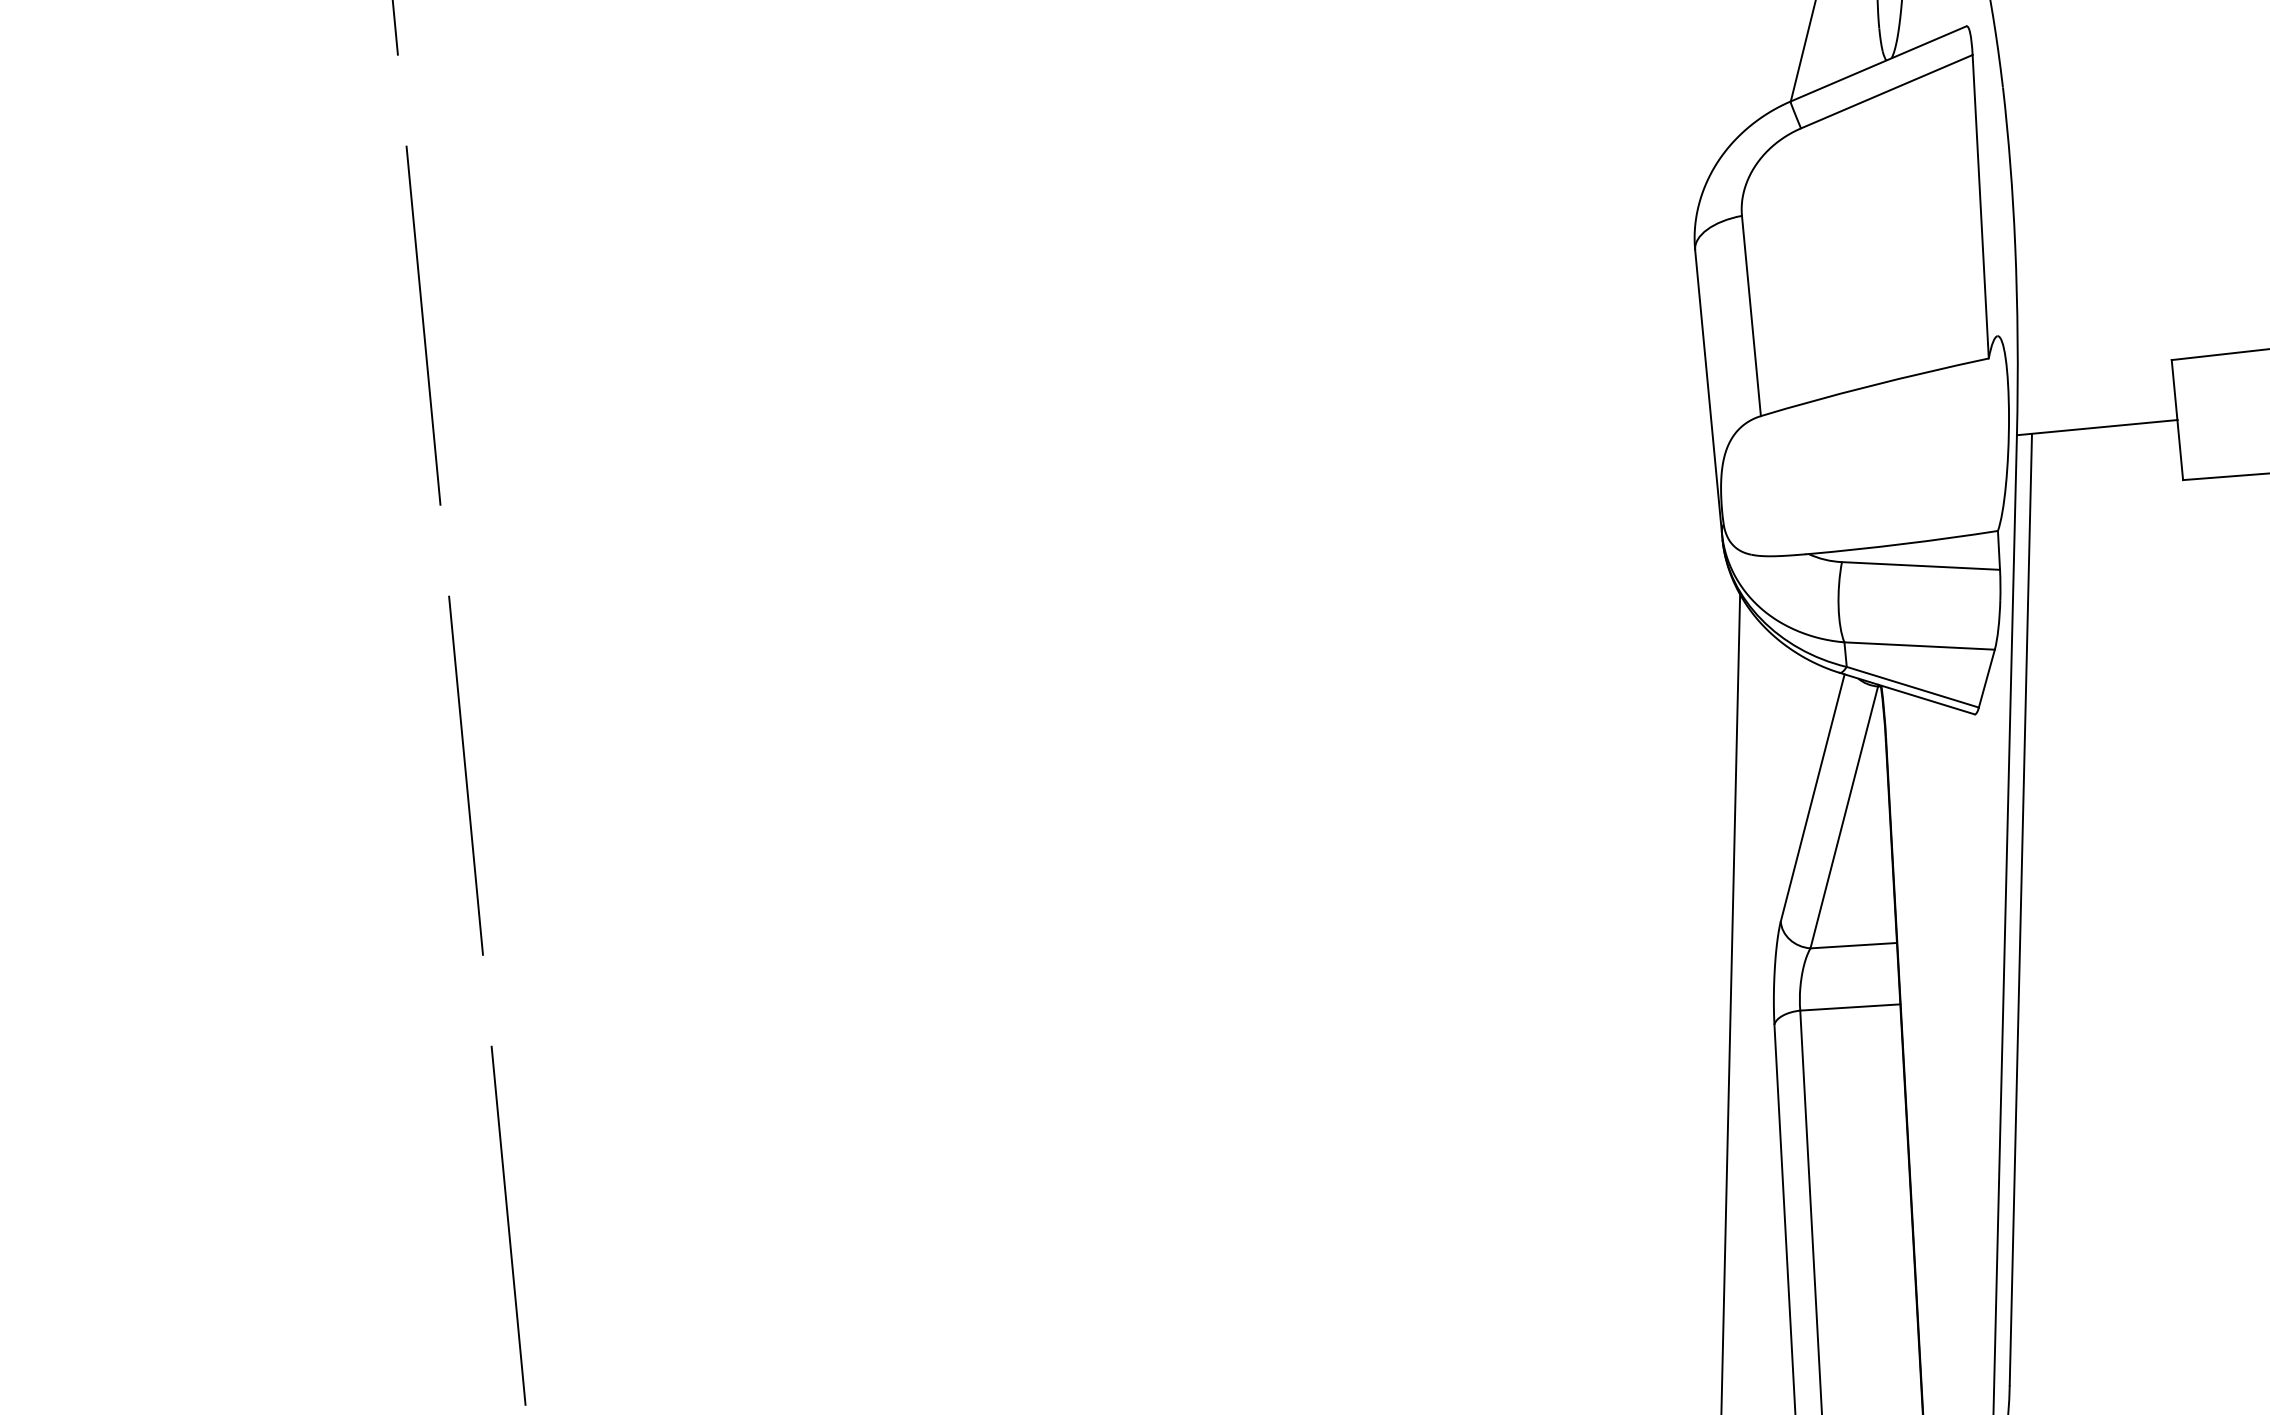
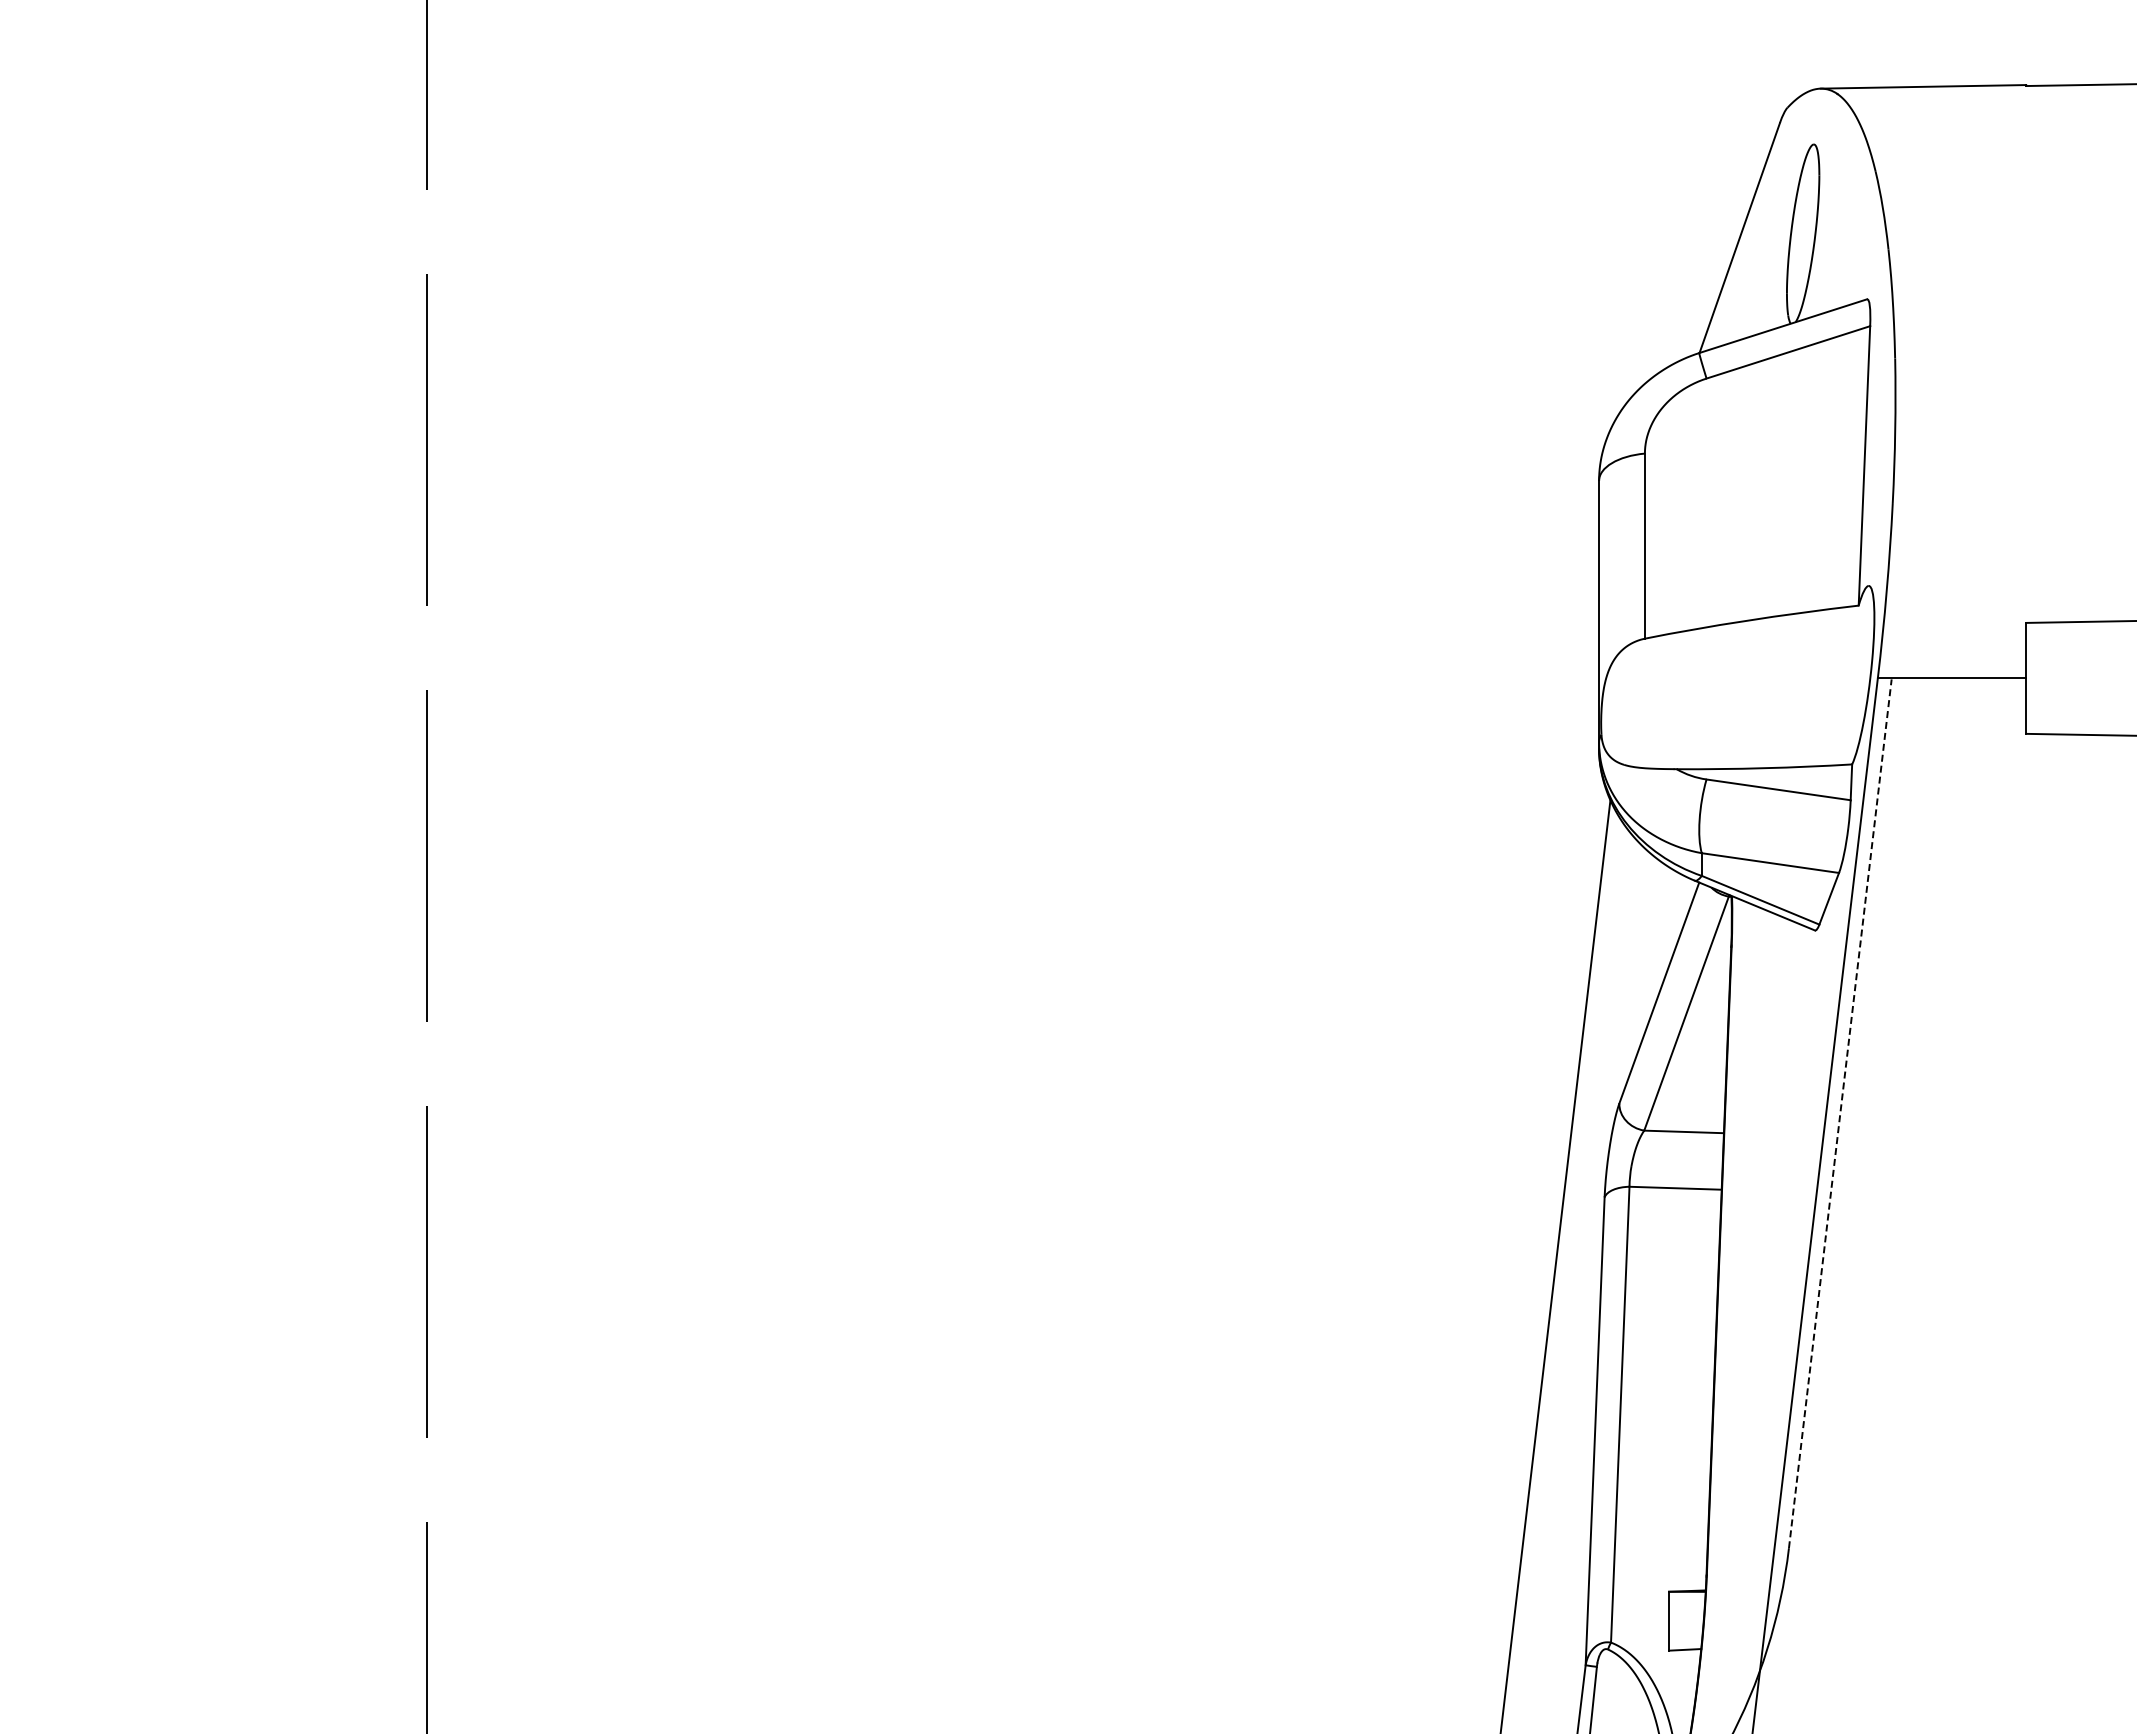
line: (2021, 909) -> (1840, 1113), solid -> dashed

